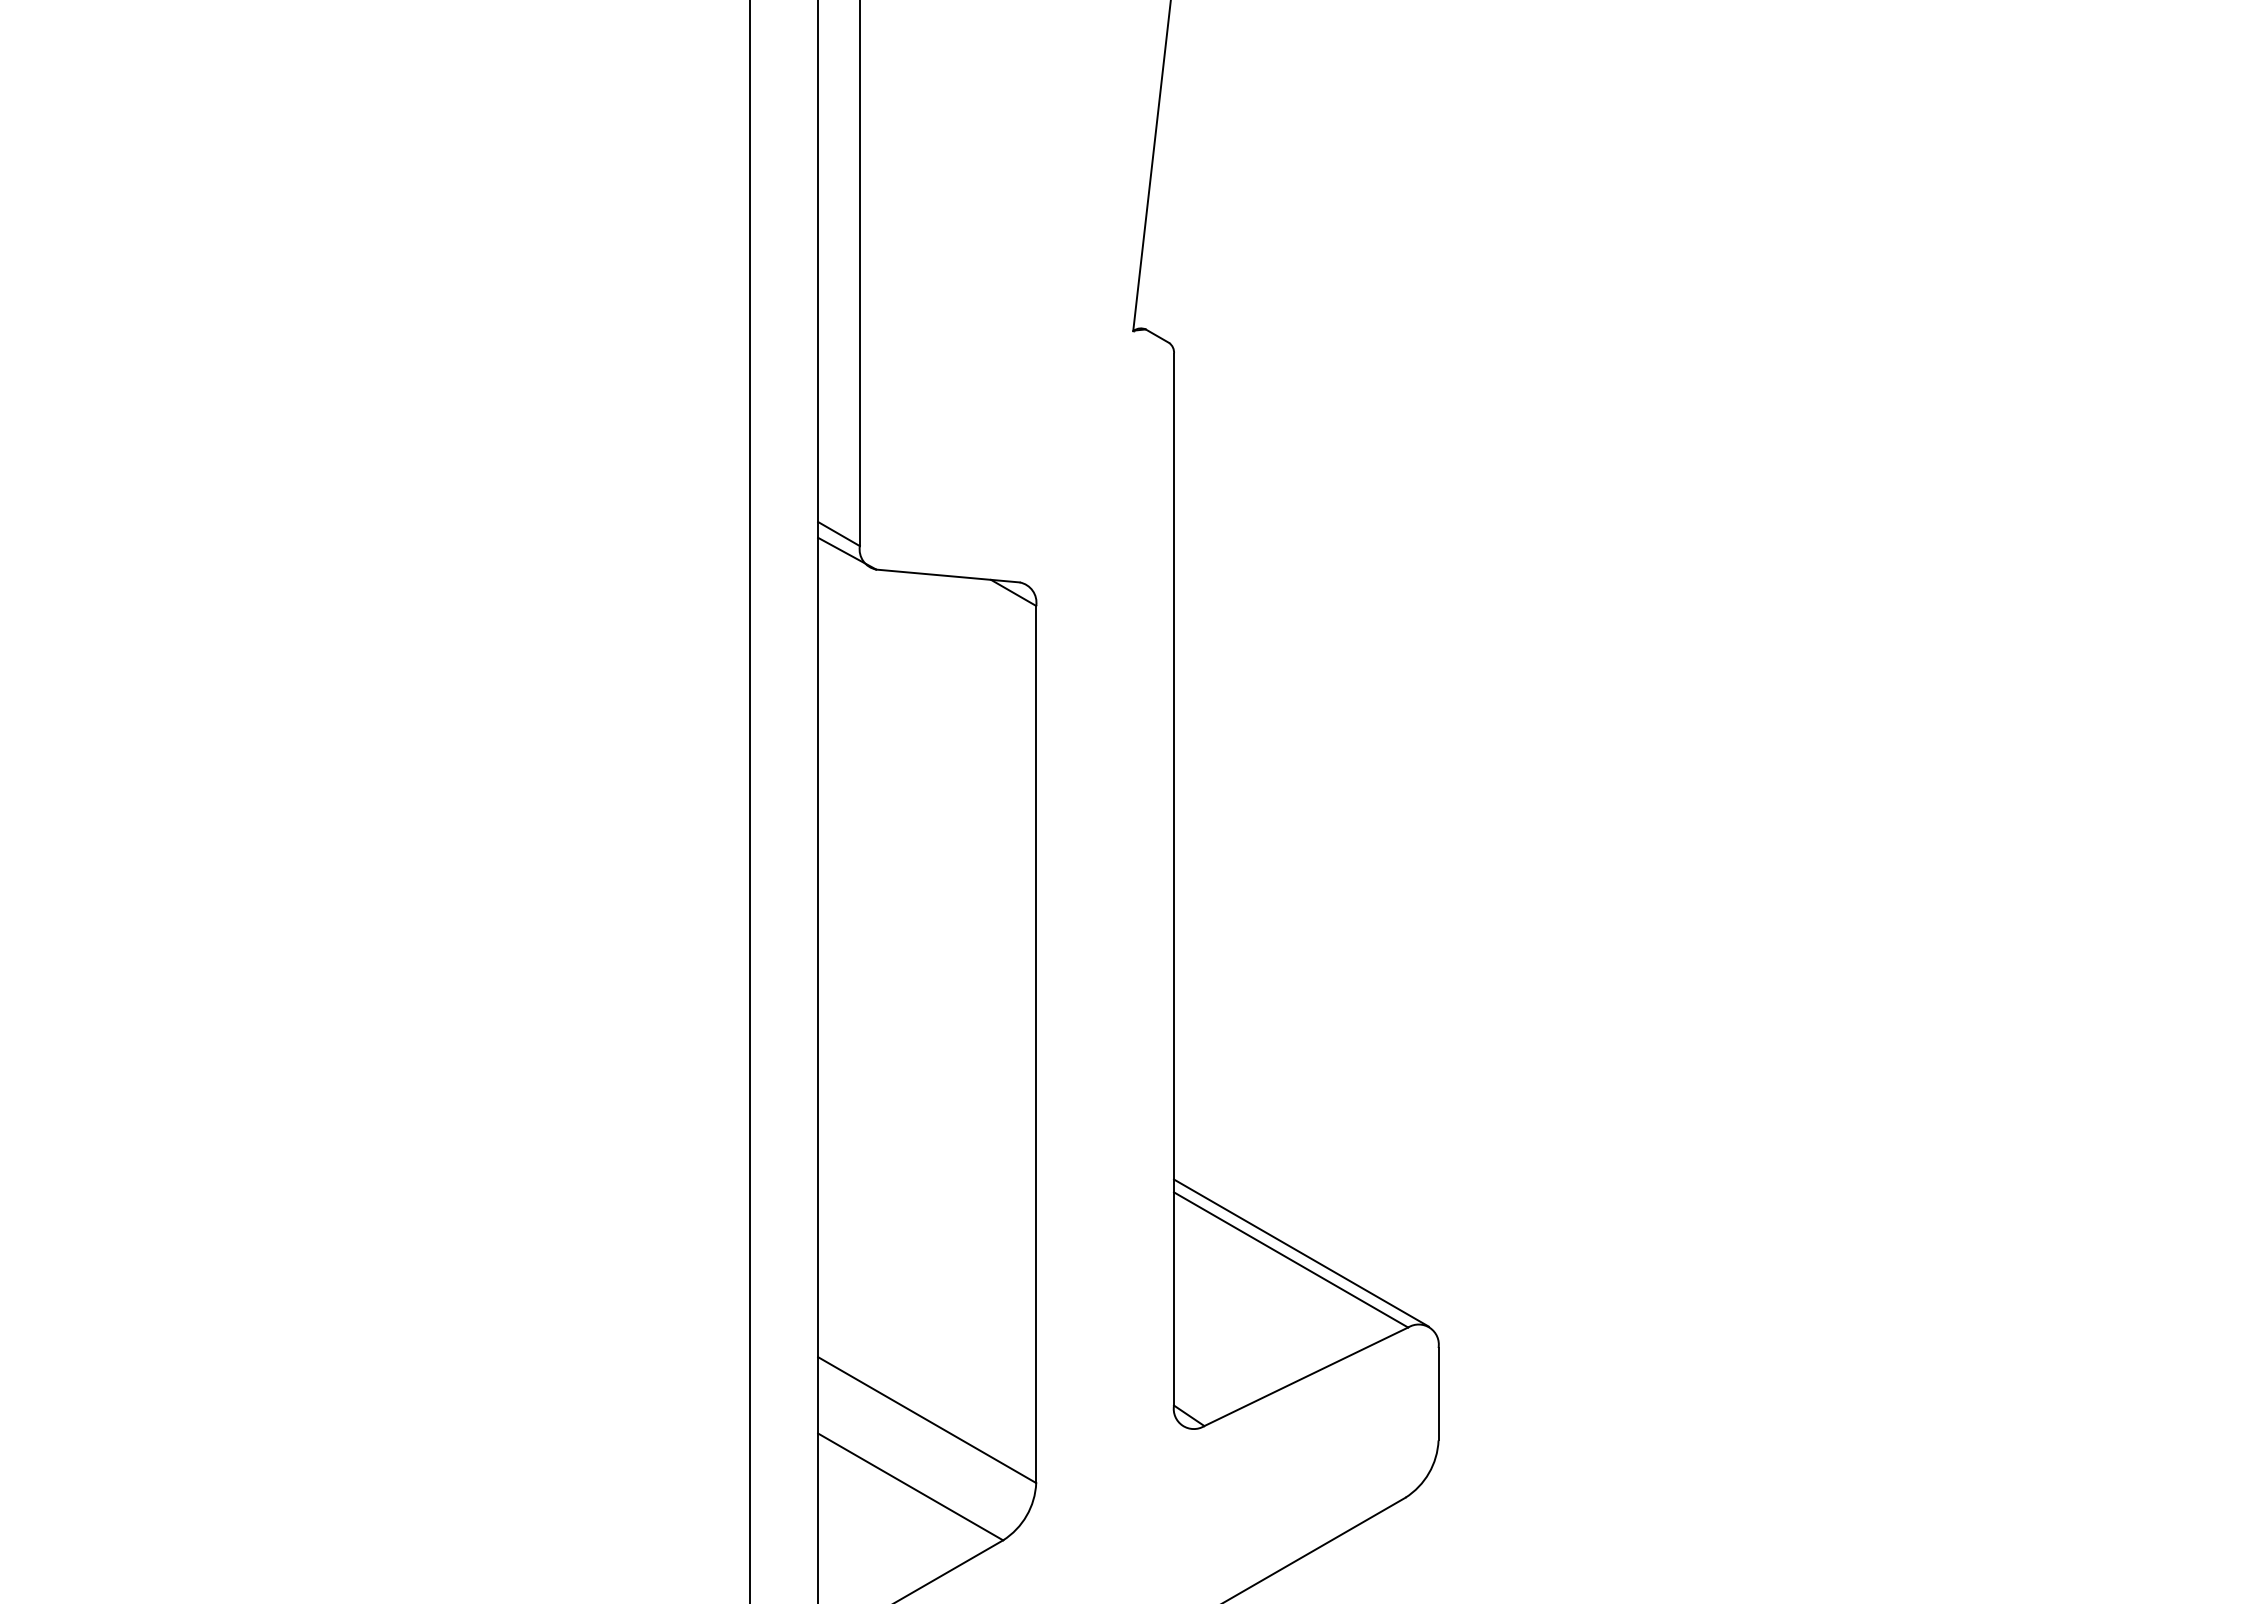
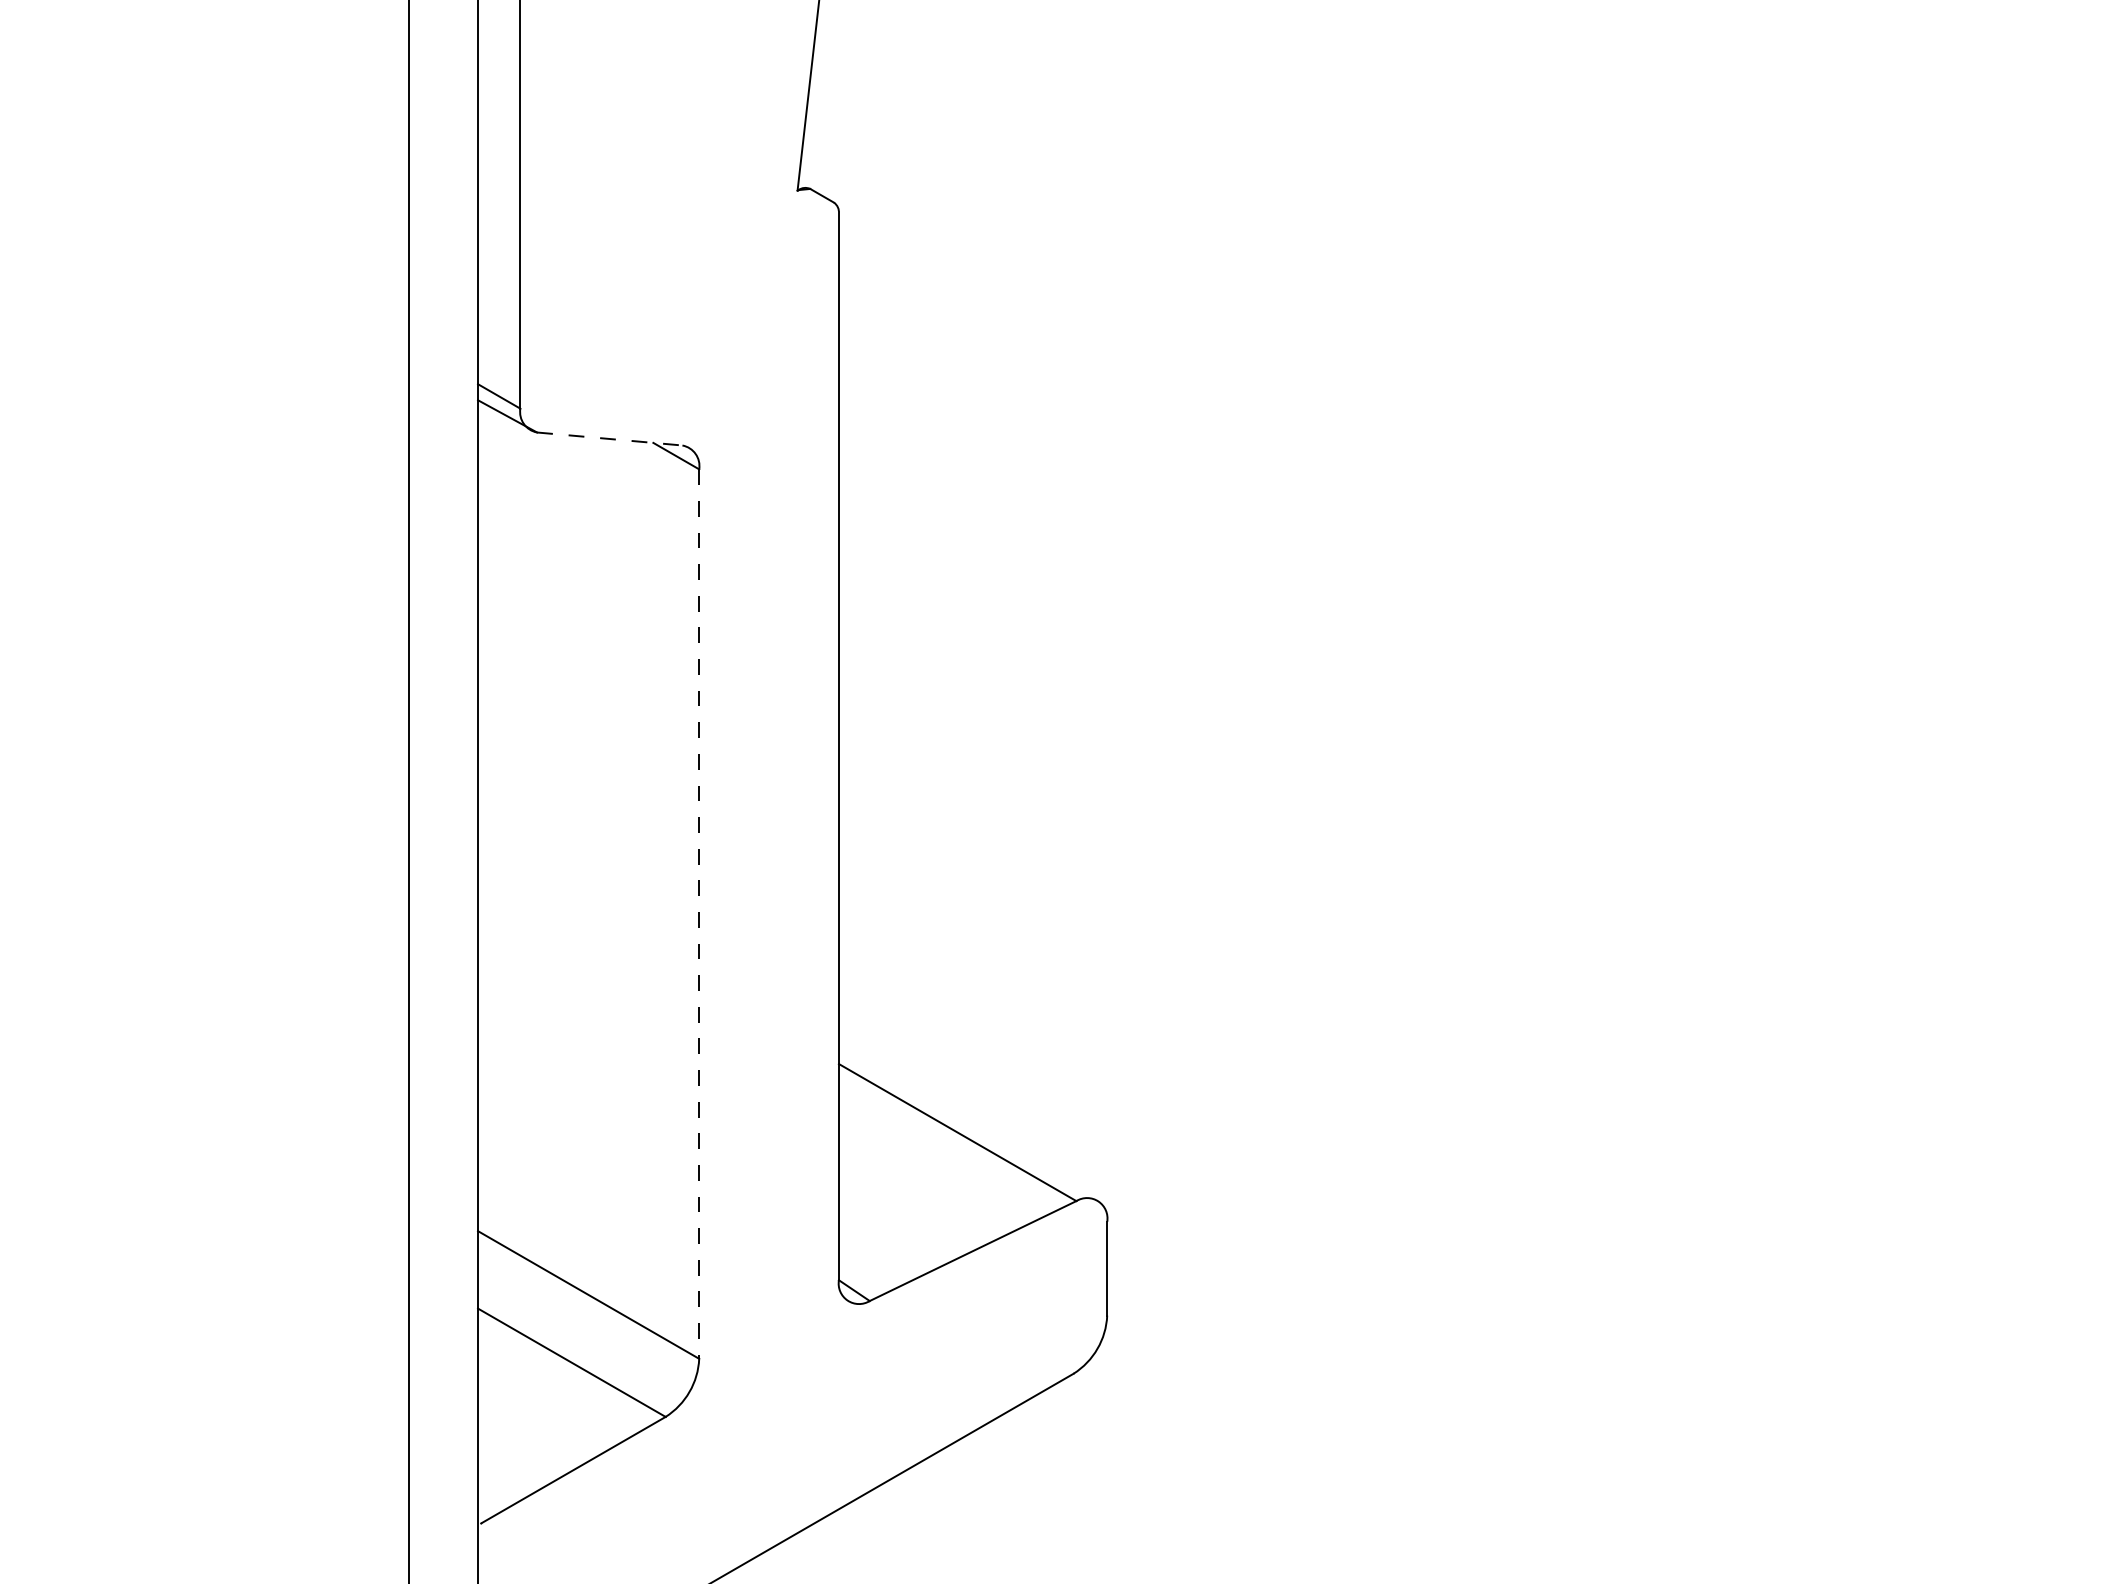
line: (948, 576) -> (610, 439), solid -> dashed
line: (1036, 1044) -> (699, 914), solid -> dashed
line: (1301, 1252) -> (968, 1125), removed

